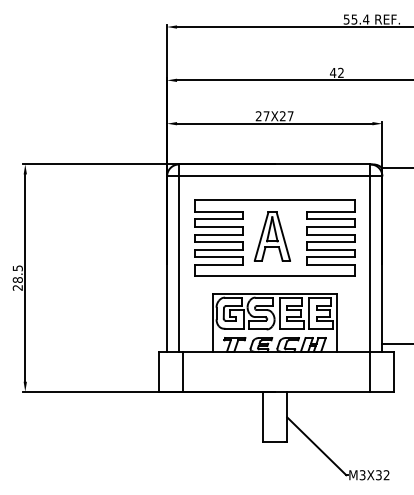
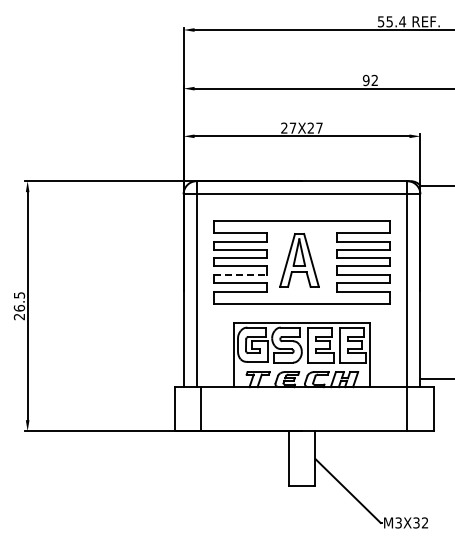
text: (332, 72) -> (365, 80), 42 -> 92
line: (219, 250) -> (241, 275), solid -> dashed
text: (16, 279) -> (18, 307), 28.5 -> 26.5

